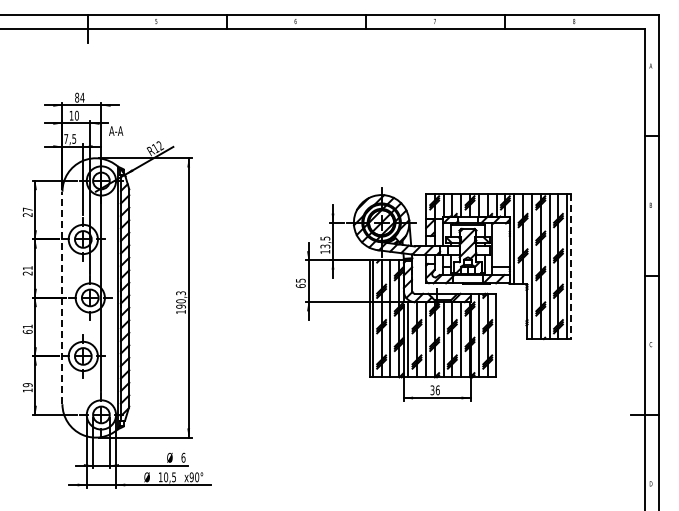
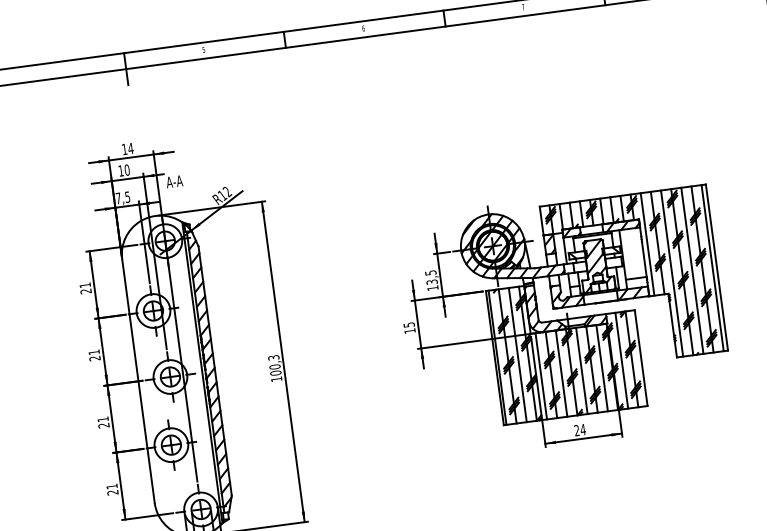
text: (77, 97) -> (125, 149), 84 -> 14
text: (27, 209) -> (84, 285), 27 -> 21
line: (571, 267) -> (717, 268), dashed -> solid
text: (300, 285) -> (409, 330), 65 -> 15
line: (62, 297) -> (138, 380), dashed -> solid
text: (180, 306) -> (275, 373), 190,3 -> 100,3
text: (27, 331) -> (103, 425), 61 -> 21
text: (27, 387) -> (112, 489), 19 -> 21
text: (434, 390) -> (579, 430), 36 -> 24

